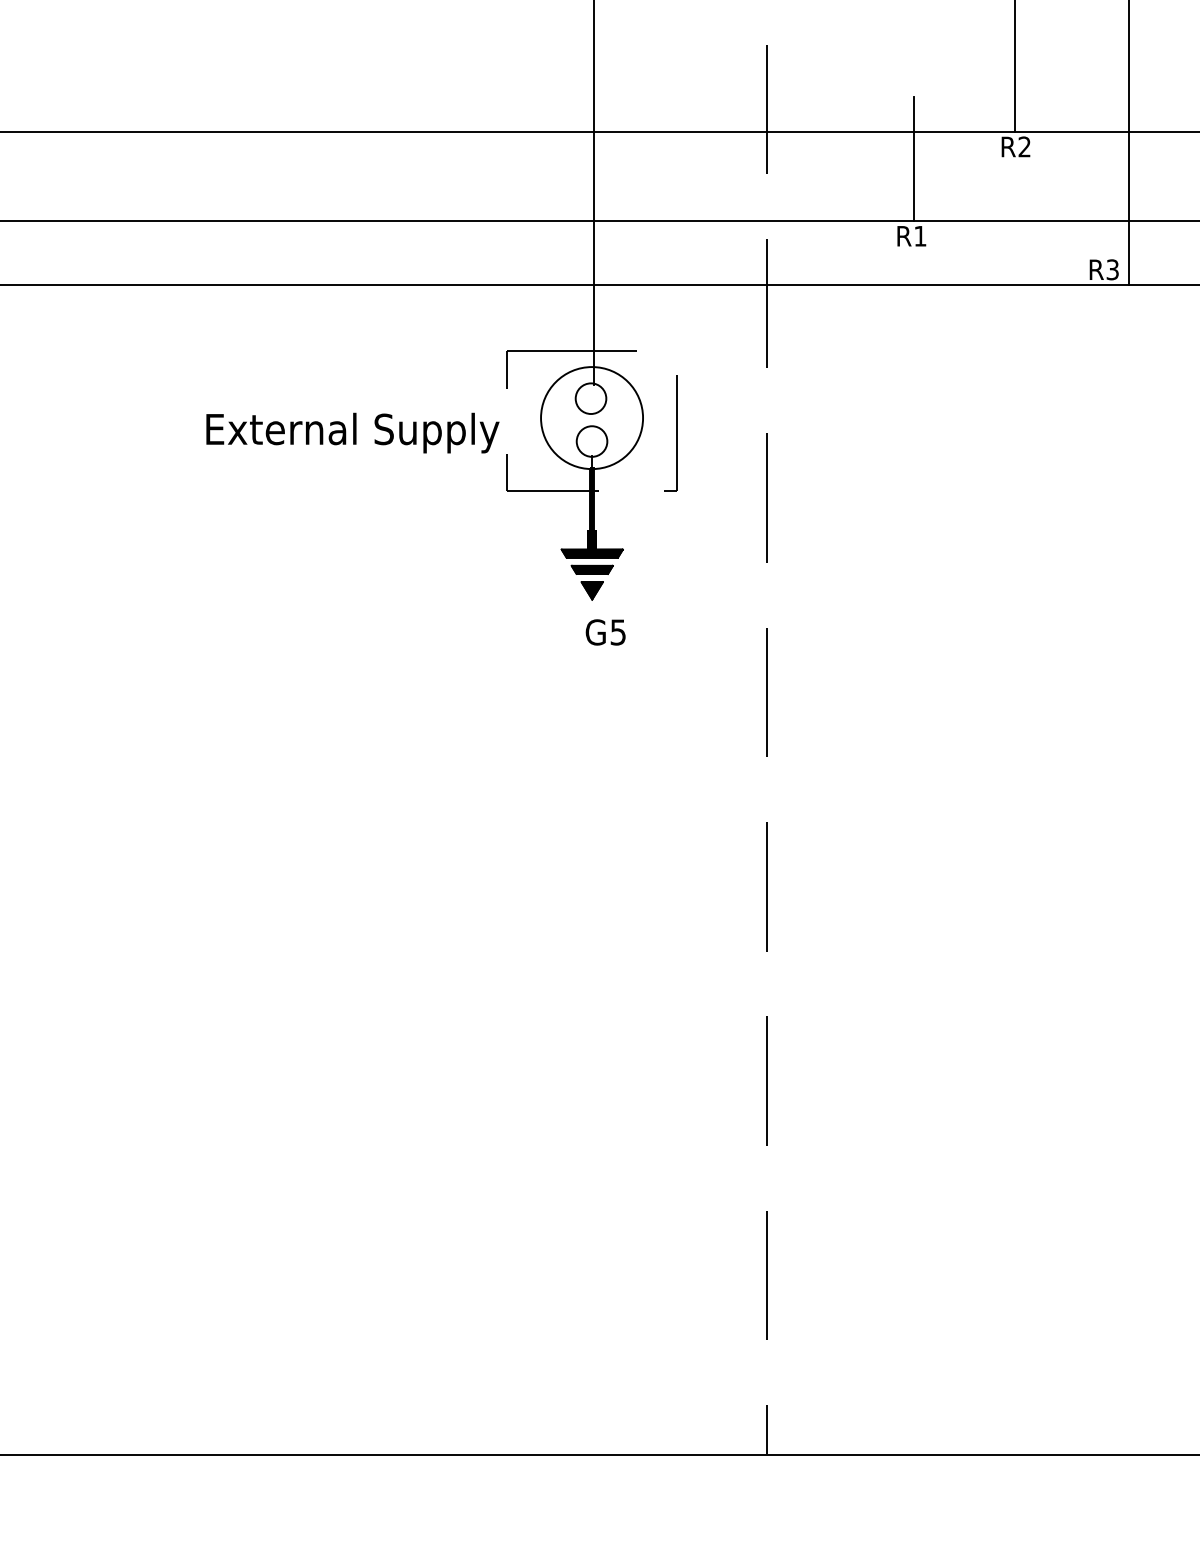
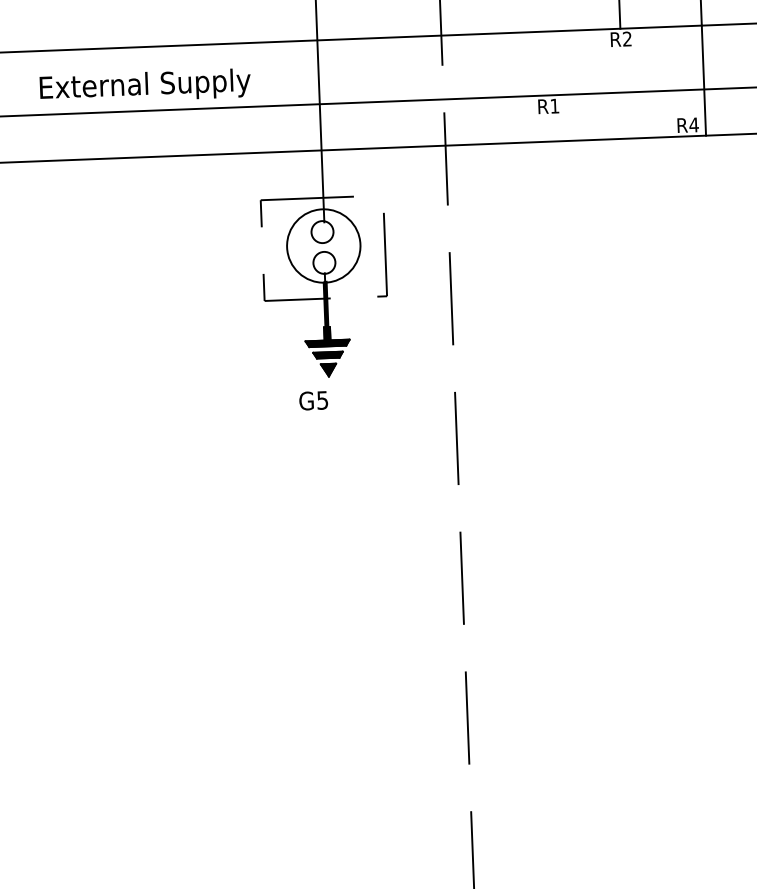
line: (914, 158) -> (548, 50), removed
text: (1112, 269) -> (693, 124), R3 -> R4
text: (352, 432) -> (145, 86), moved
text: (605, 632) -> (313, 400), moved

